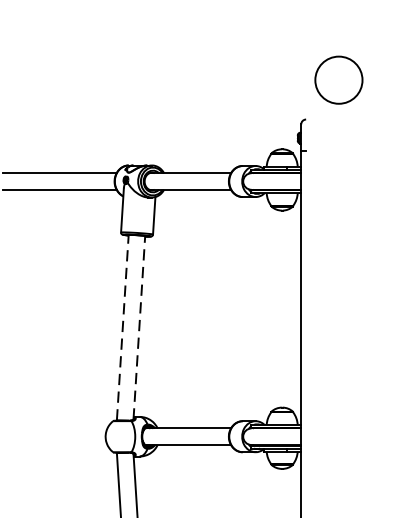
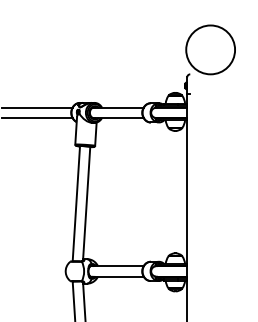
circle: (338, 79) -> (210, 49), size x1.67
line: (122, 327) -> (76, 203), dashed -> solid
line: (139, 327) -> (86, 203), dashed -> solid

